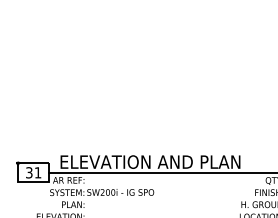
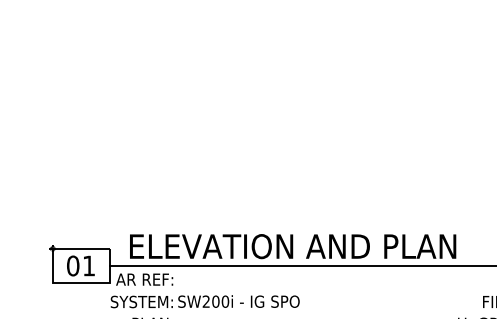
text: (28, 172) -> (71, 265), 31 -> 01

